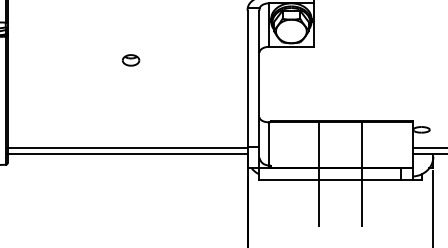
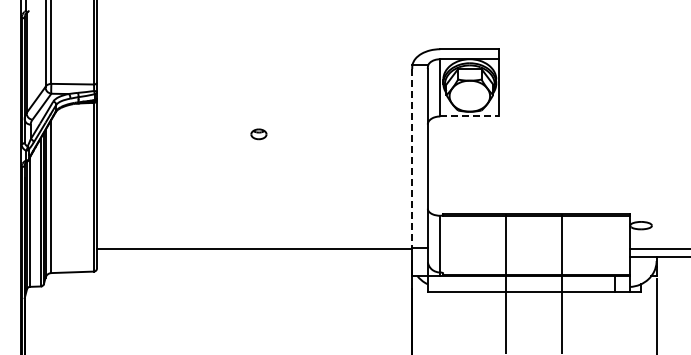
line: (291, 46) -> (469, 116), solid -> dashed
part: (130, 60) -> (258, 134), size x0.7
line: (247, 78) -> (412, 158), solid -> dashed
line: (127, 154) -> (254, 257), removed

